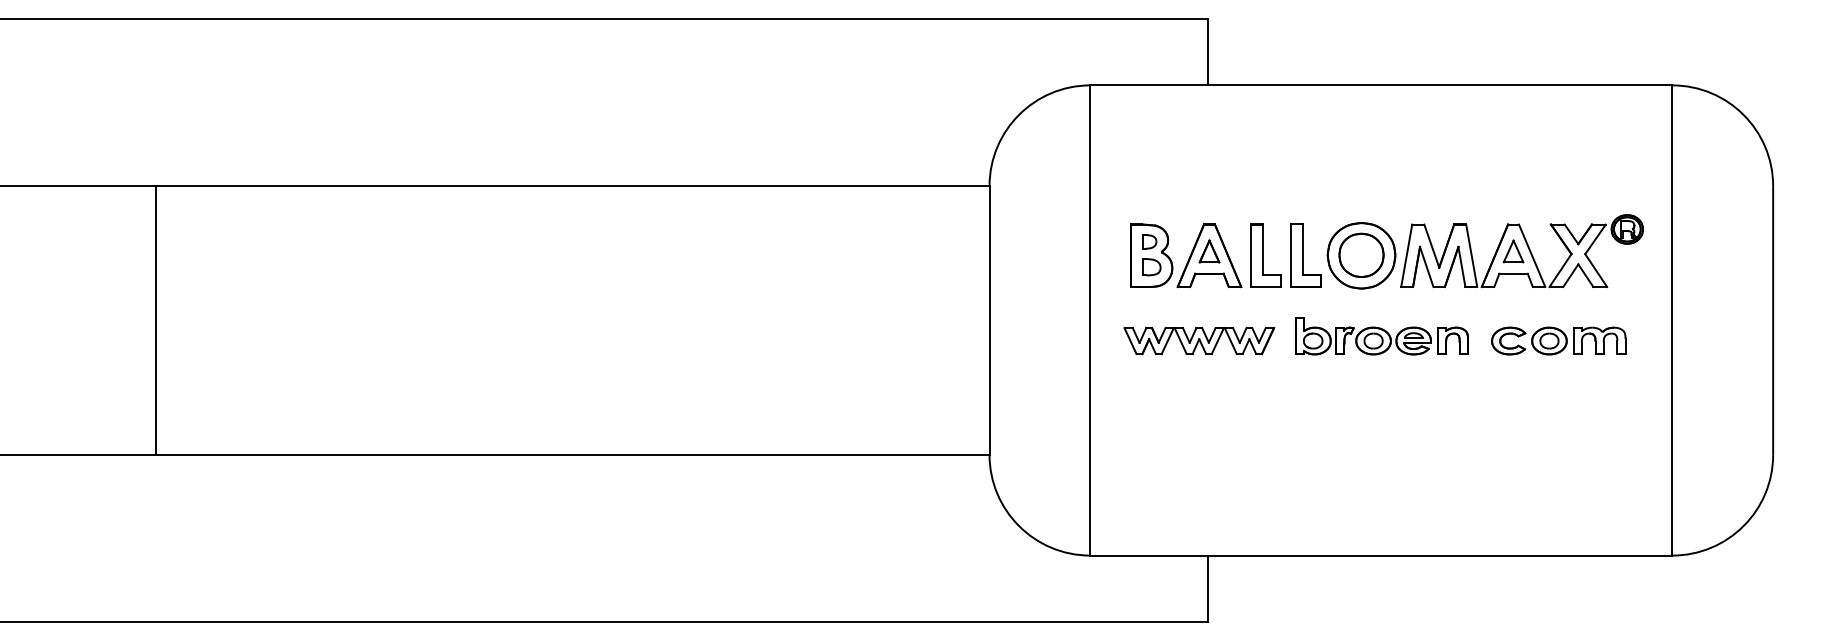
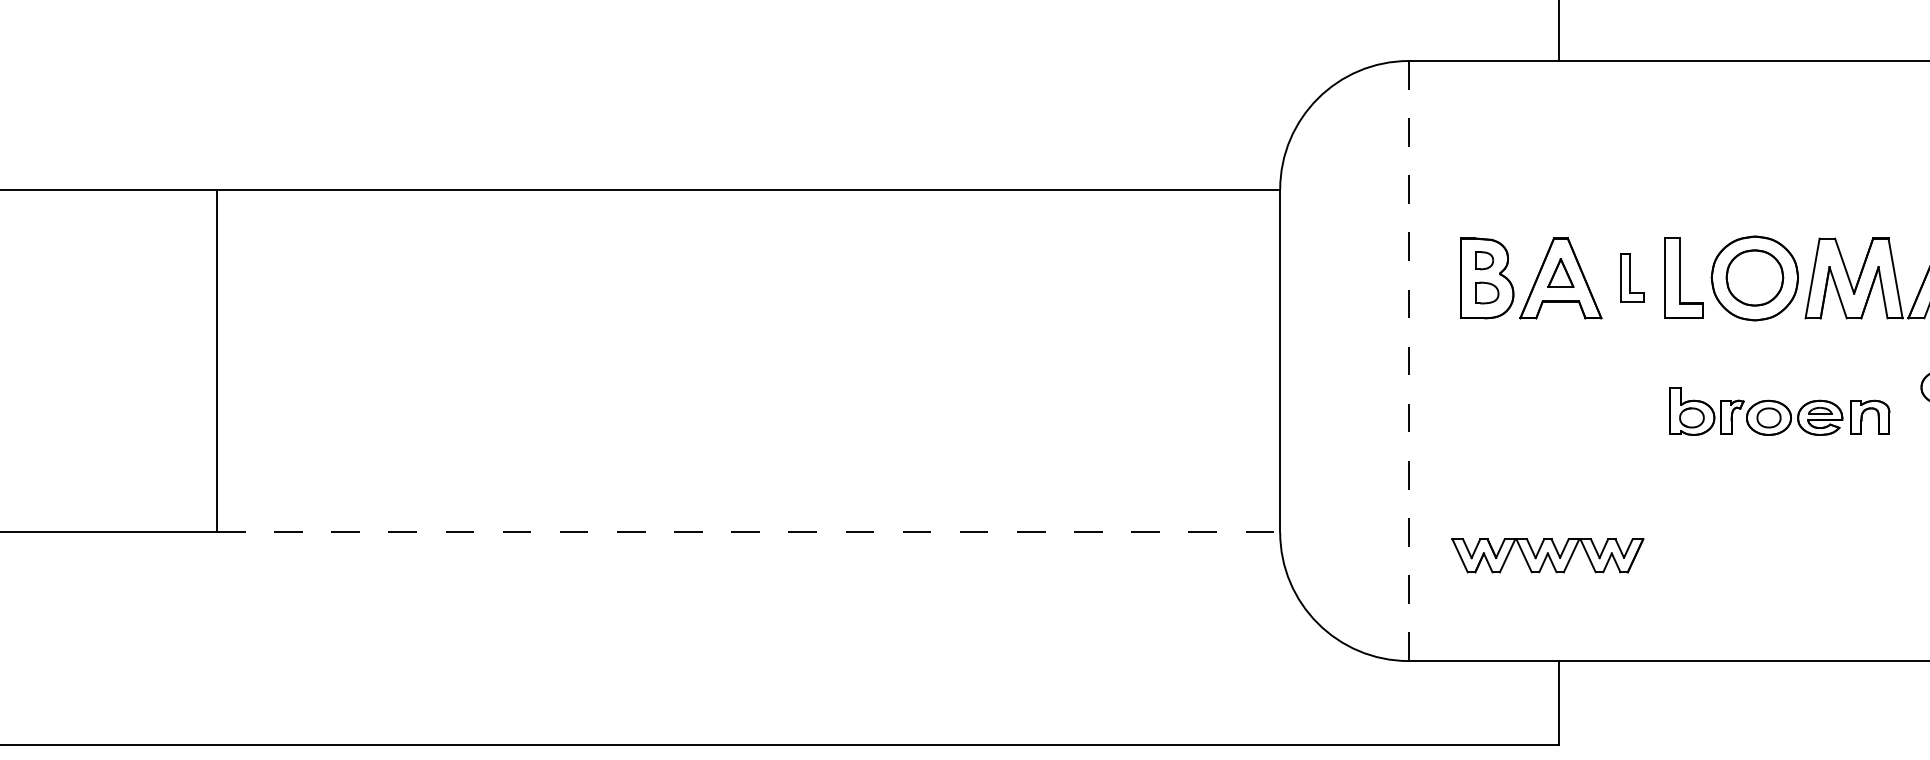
part: (1265, 255) -> (1632, 278), size x0.6
line: (1090, 320) -> (1409, 361), solid -> dashed
part: (1381, 336) -> (1779, 412), moved
part: (1199, 341) -> (1548, 556), moved
line: (573, 454) -> (749, 532), solid -> dashed

